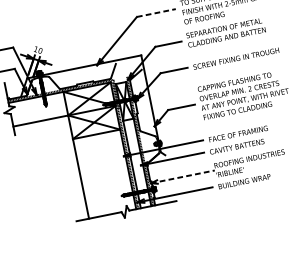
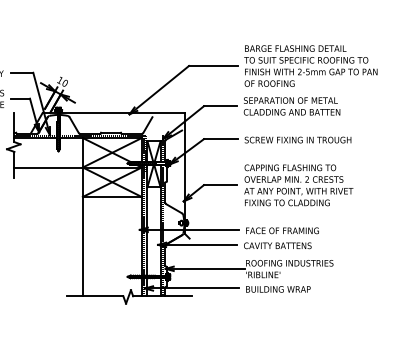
line: (156, 12) -> (213, 65), dashed -> solid
line: (182, 176) -> (205, 268), dashed -> solid

